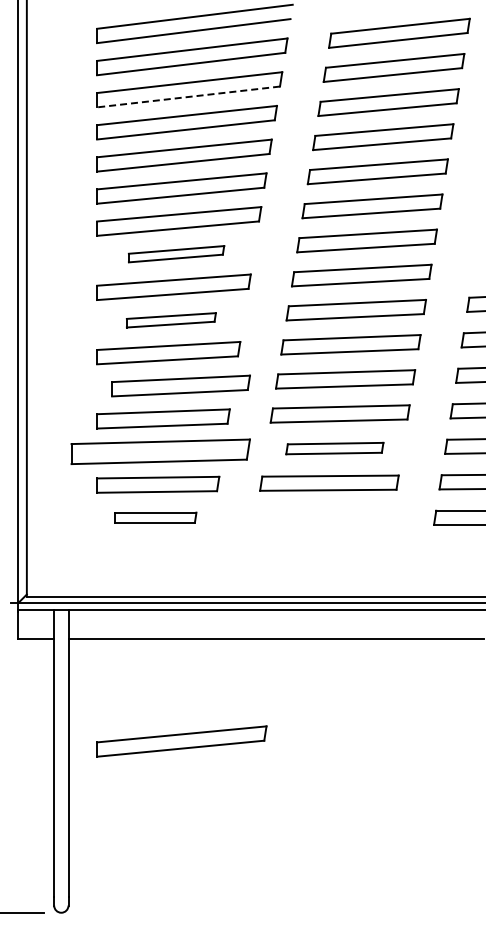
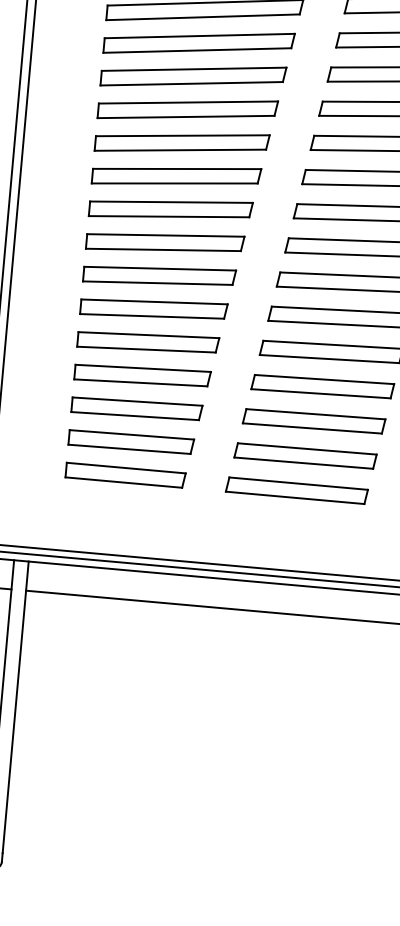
line: (188, 97) -> (197, 51), dashed -> solid
part: (176, 253) -> (170, 208), size x1.67
part: (171, 320) -> (159, 276), size x1.67
part: (180, 385) -> (147, 341), moved
part: (334, 448) -> (313, 421), size x1.43
part: (160, 451) -> (136, 408), size x0.71
part: (155, 517) -> (125, 475), size x1.43
part: (323, 517) -> (296, 490), added
part: (181, 741) -> (131, 705), removed

